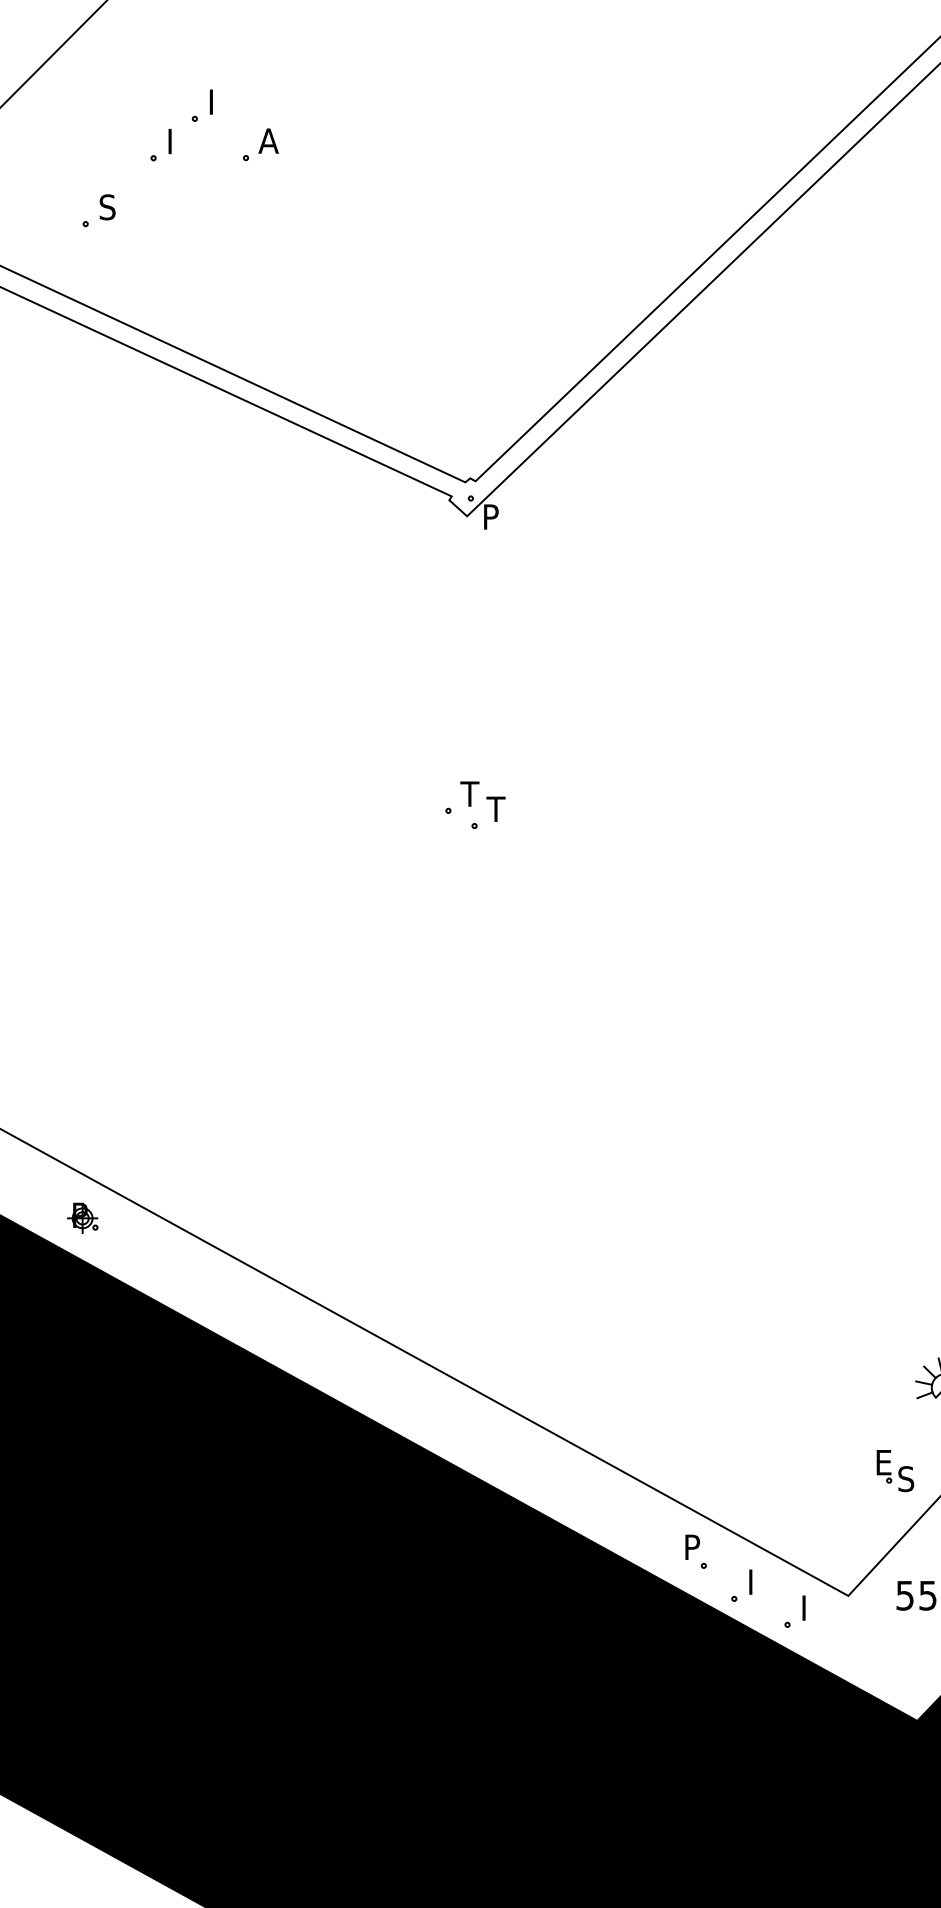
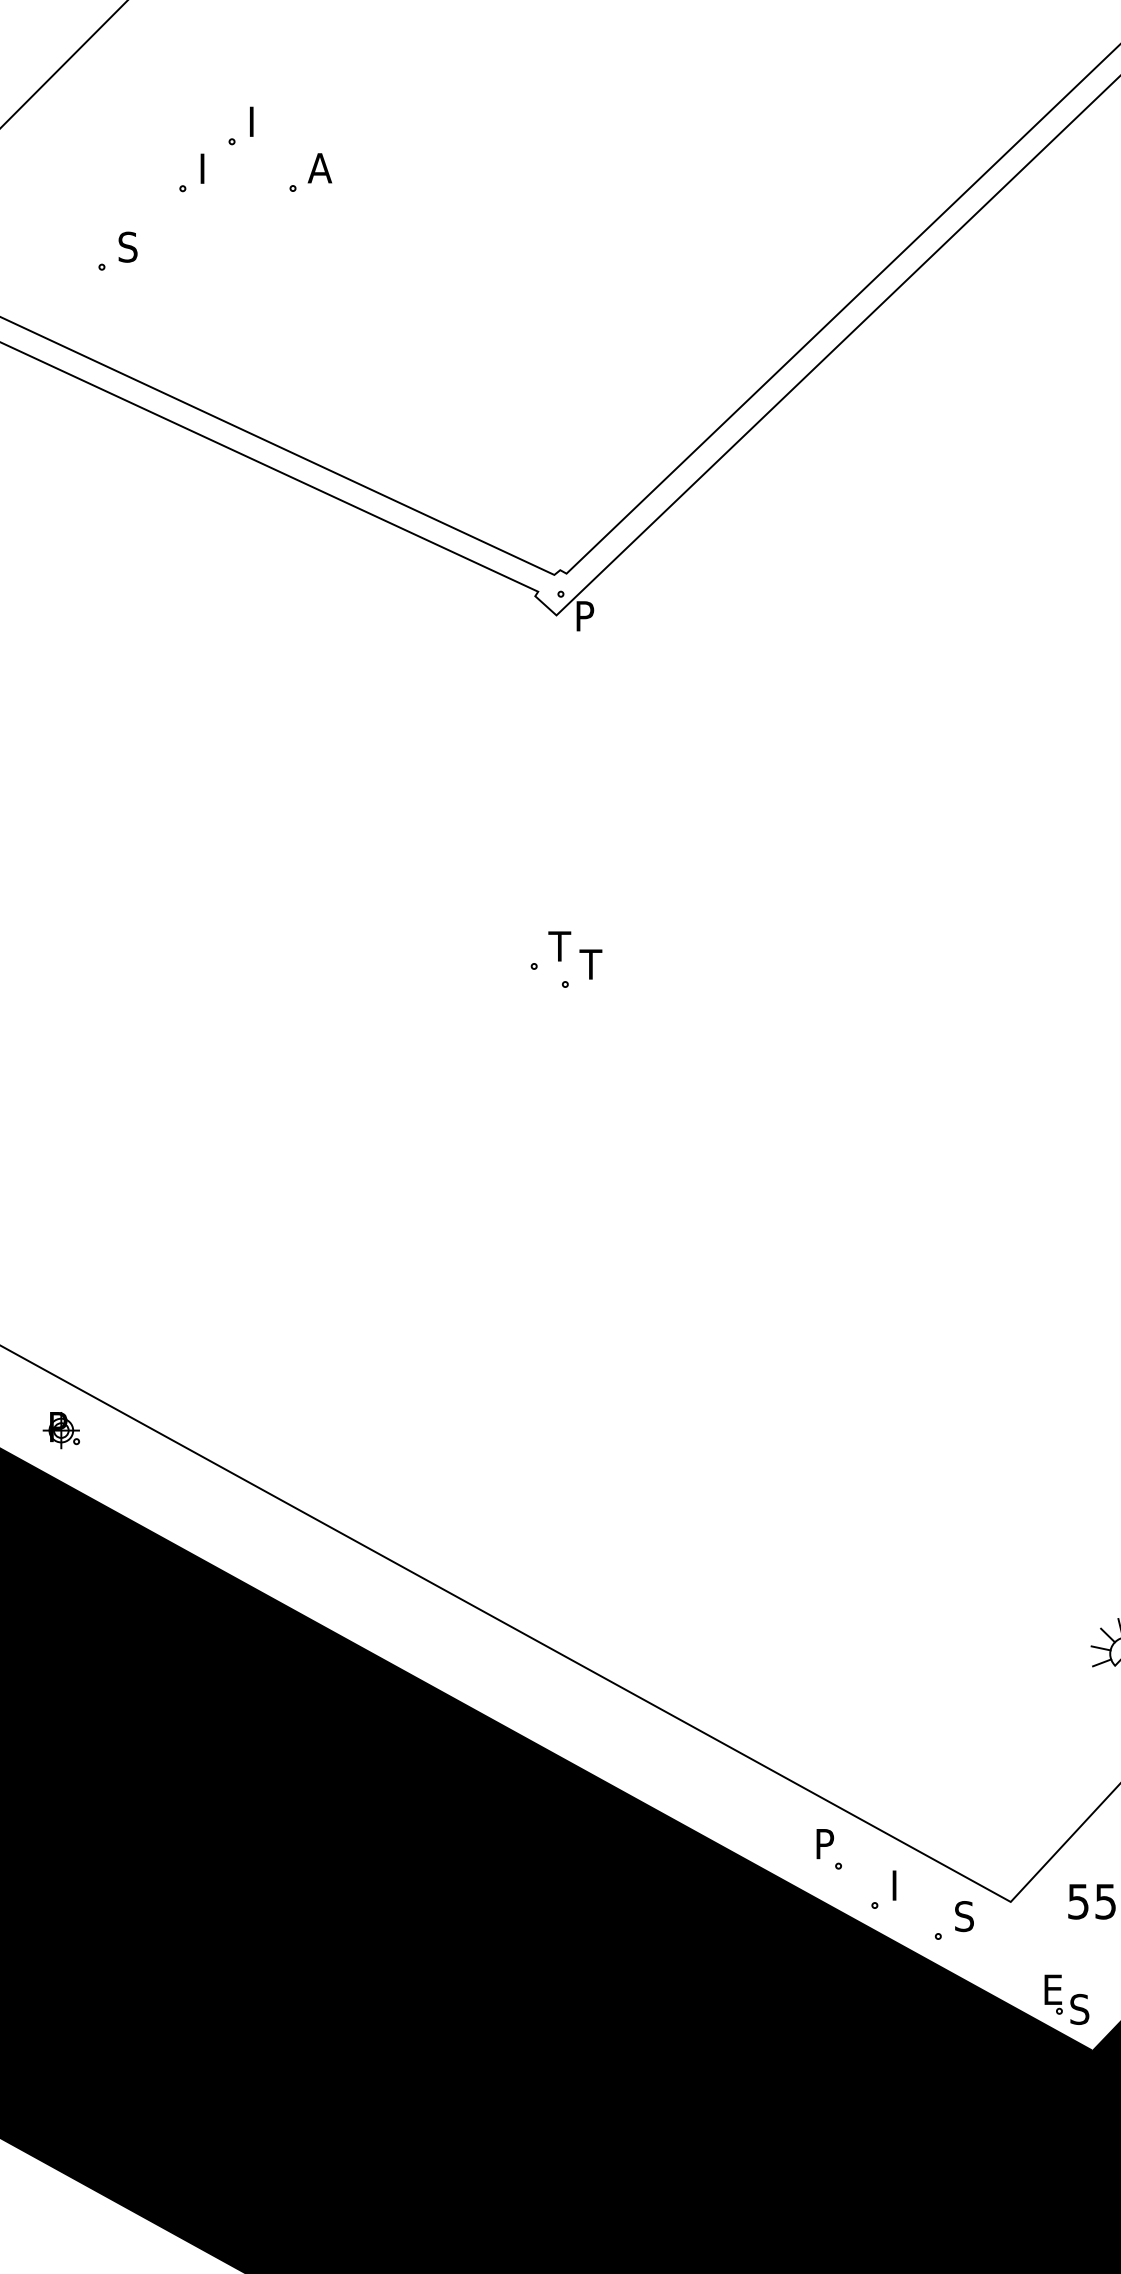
part: (82, 1217) -> (61, 1429), moved
part: (895, 1471) -> (1066, 2000), moved
text: (809, 1608) -> (964, 1916), I -> S

